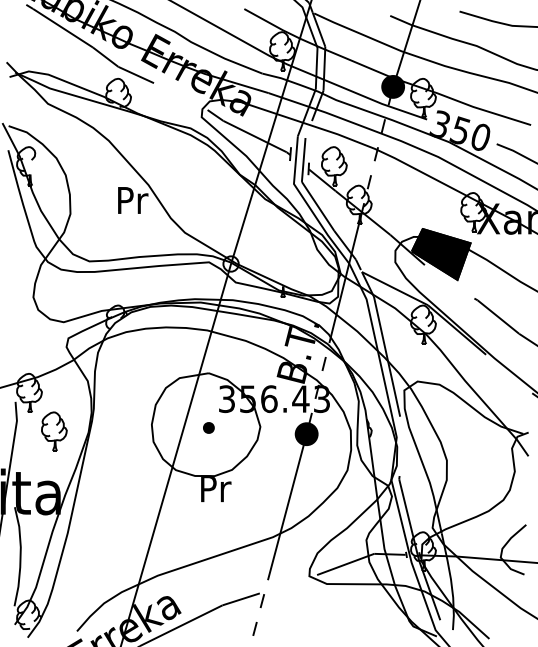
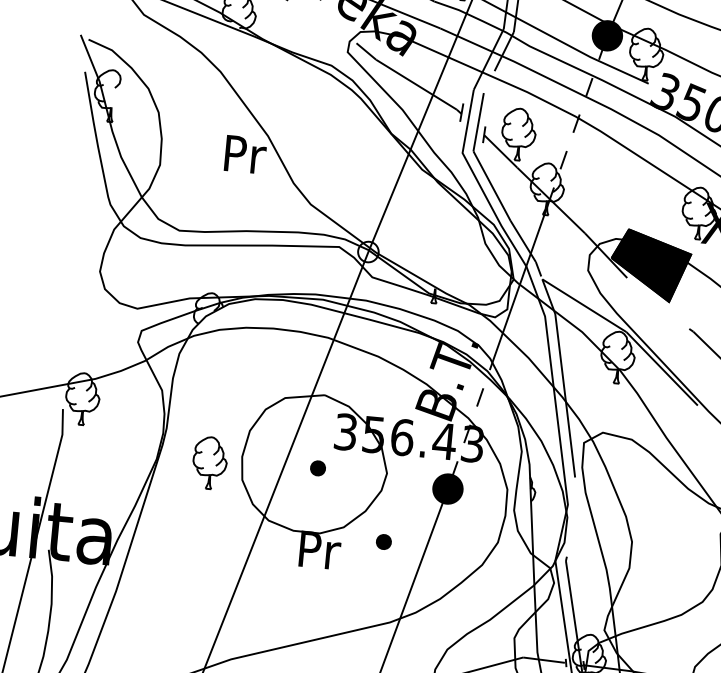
part: (54, 431) -> (210, 462), moved
part: (262, 477) -> (383, 541), added

